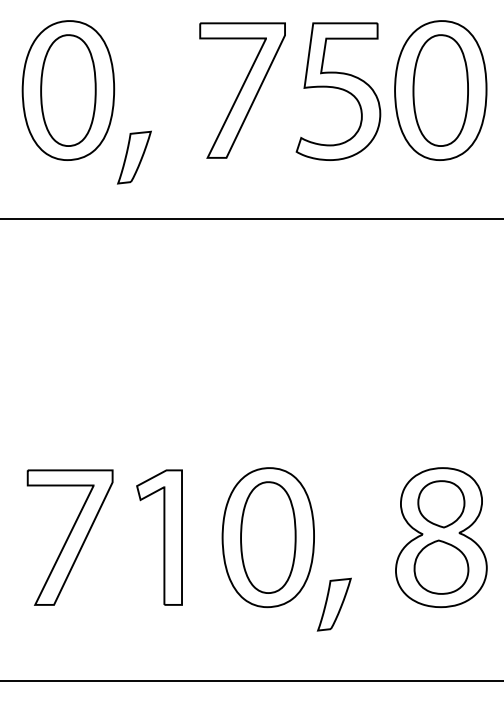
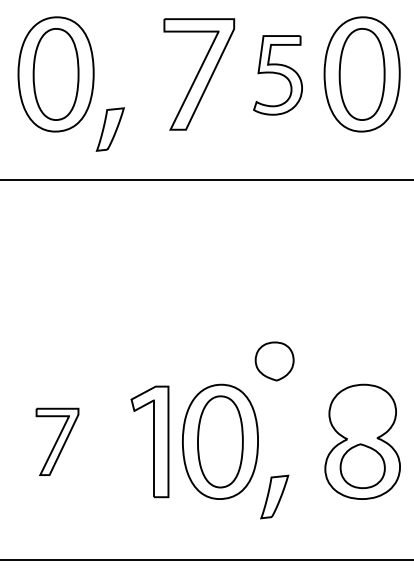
part: (337, 91) -> (277, 75), size x0.7
part: (441, 504) -> (274, 361), moved
part: (70, 537) -> (57, 441), size x0.6
part: (158, 537) -> (149, 441), moved

